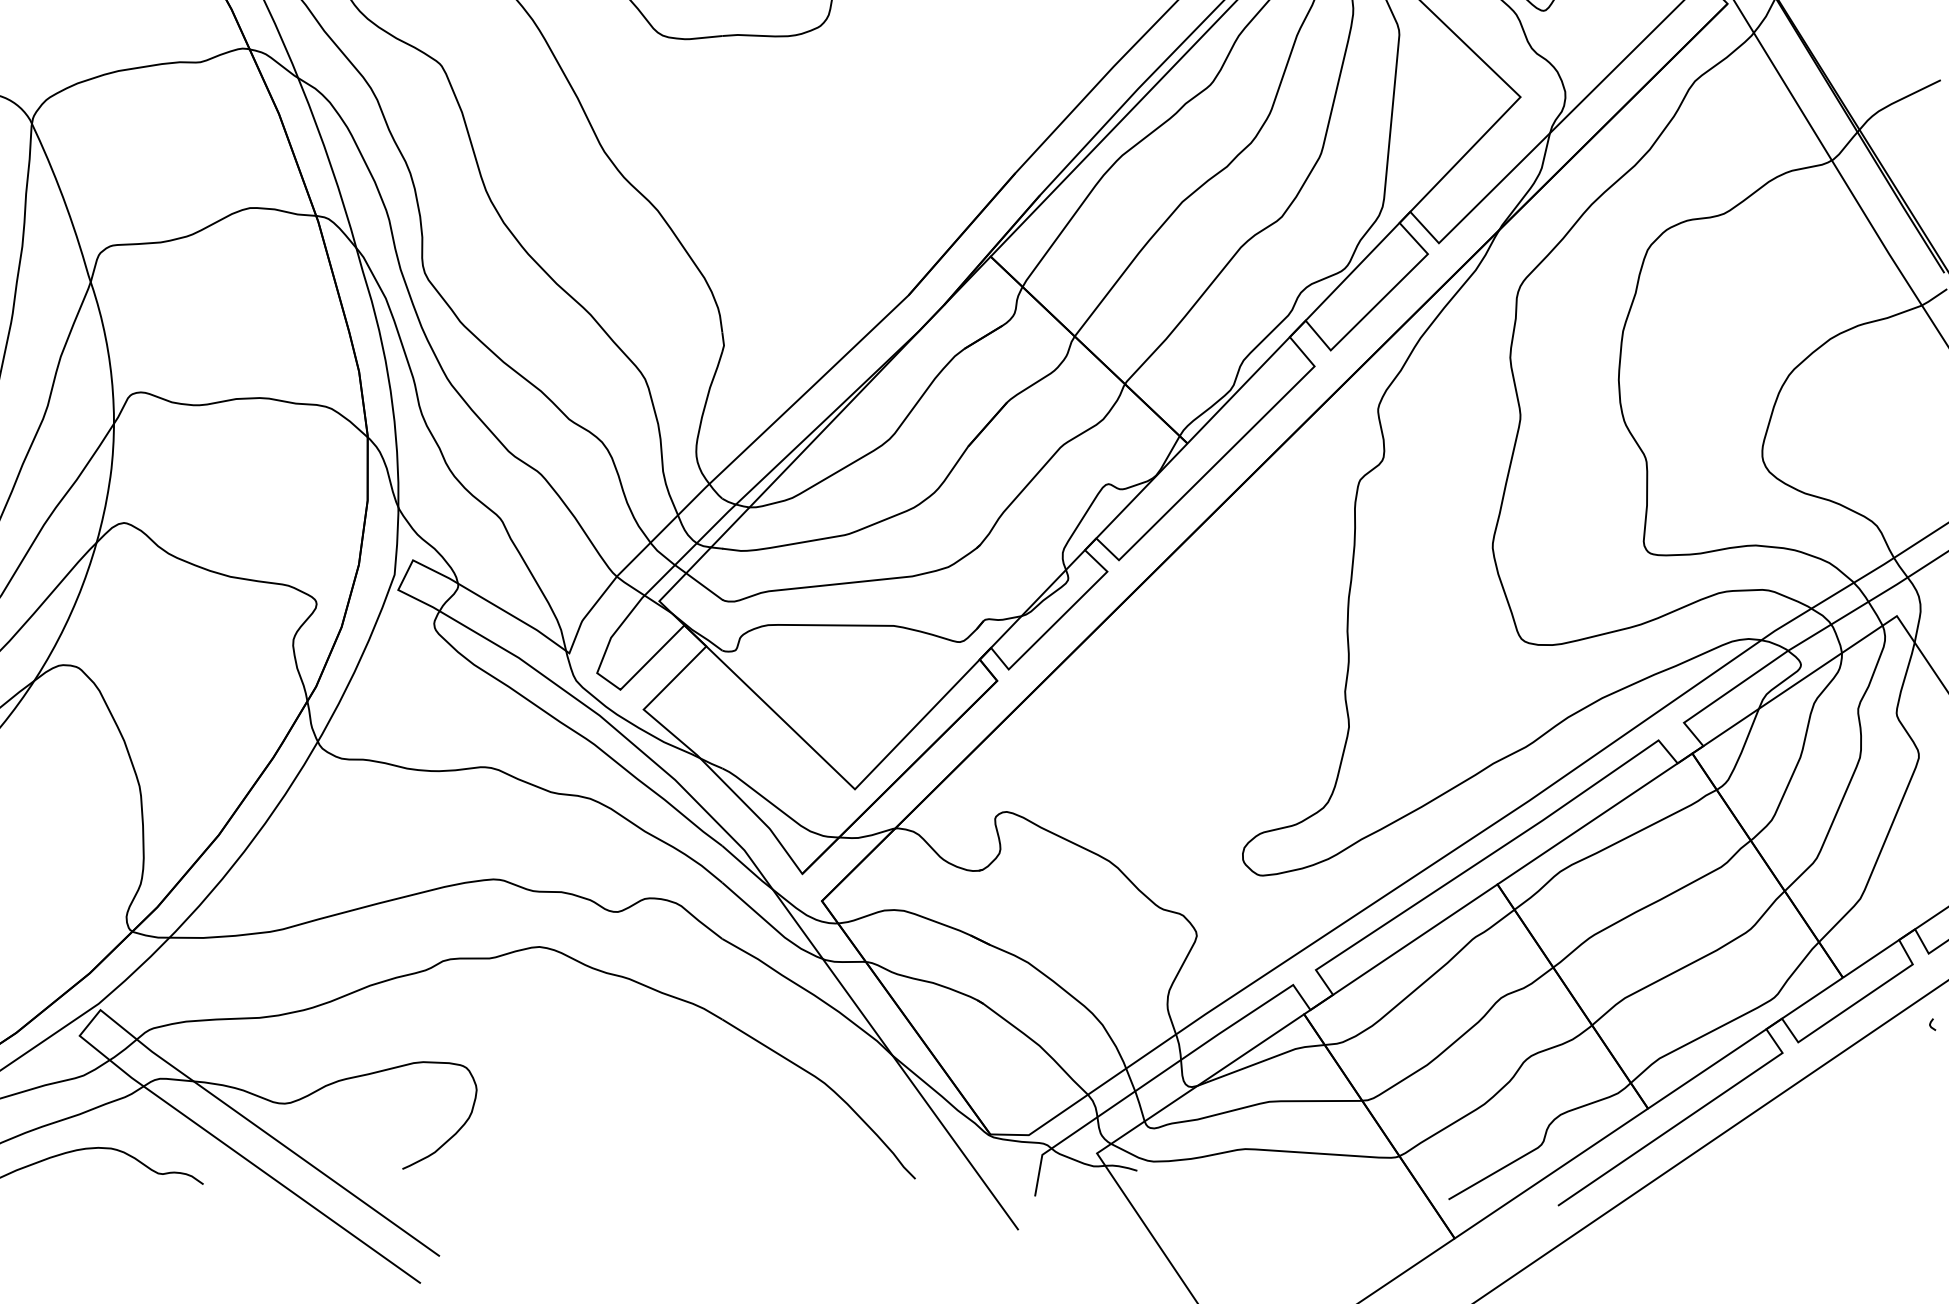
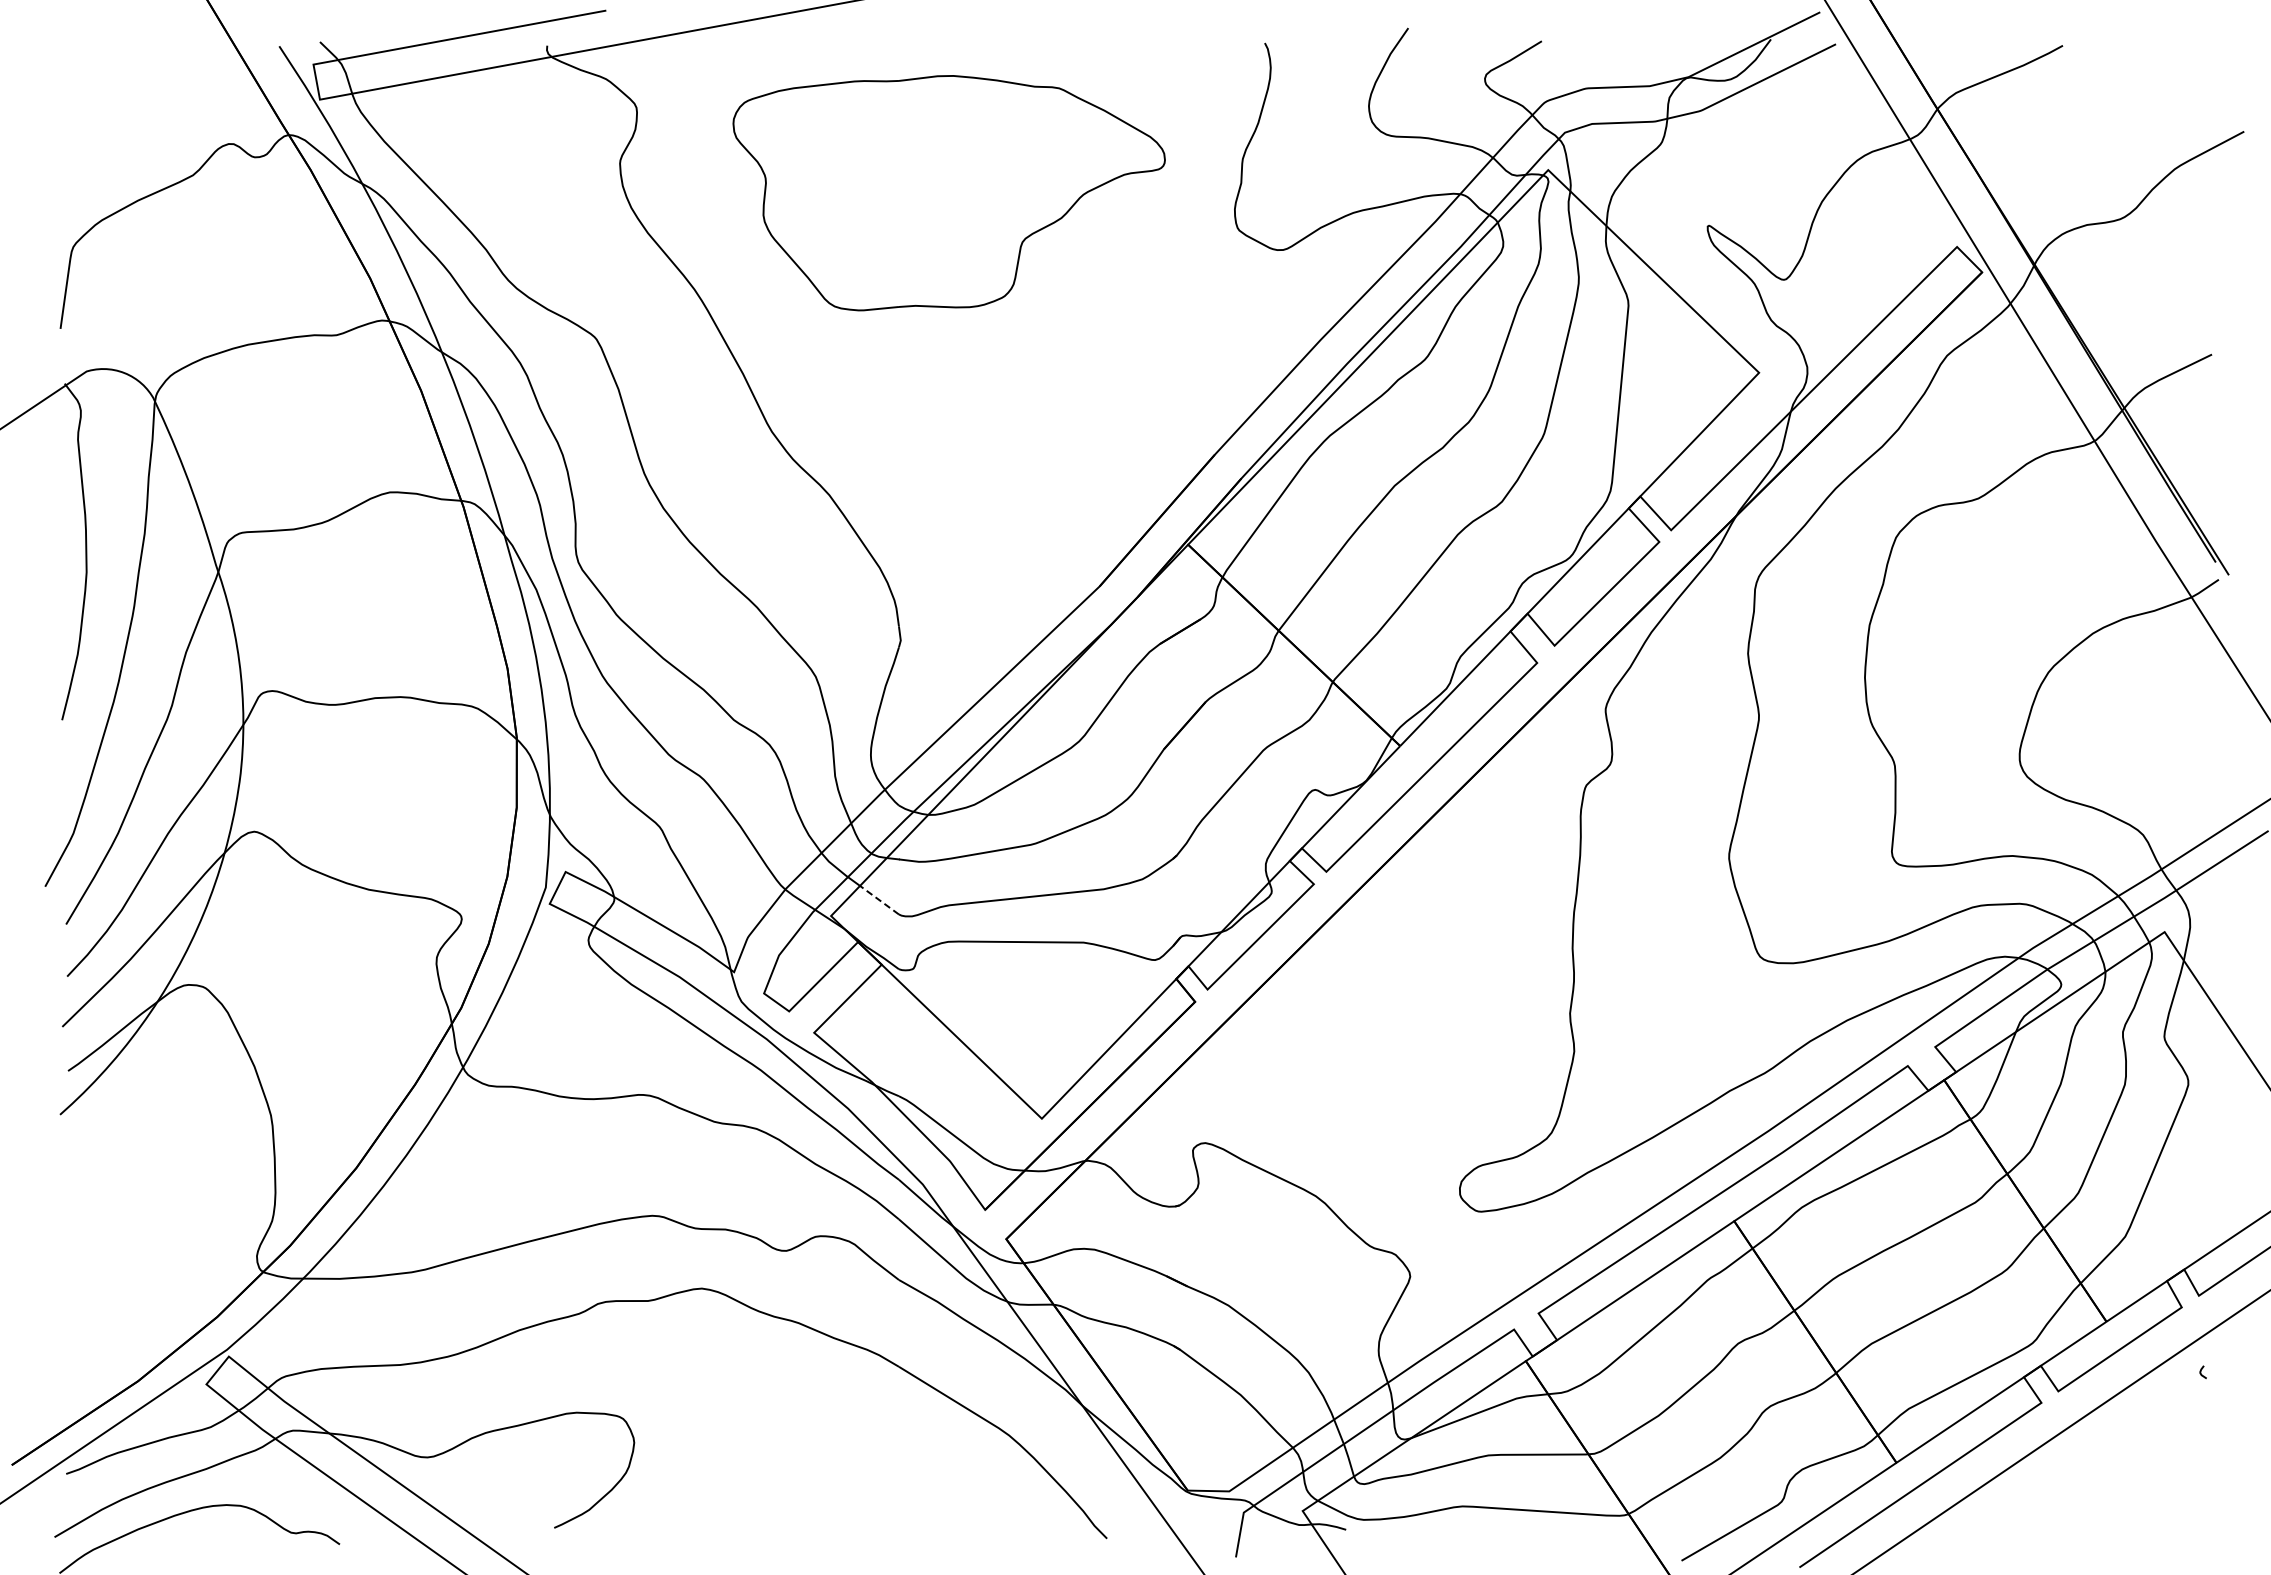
line: (704, 585) -> (879, 899), solid -> dashed

